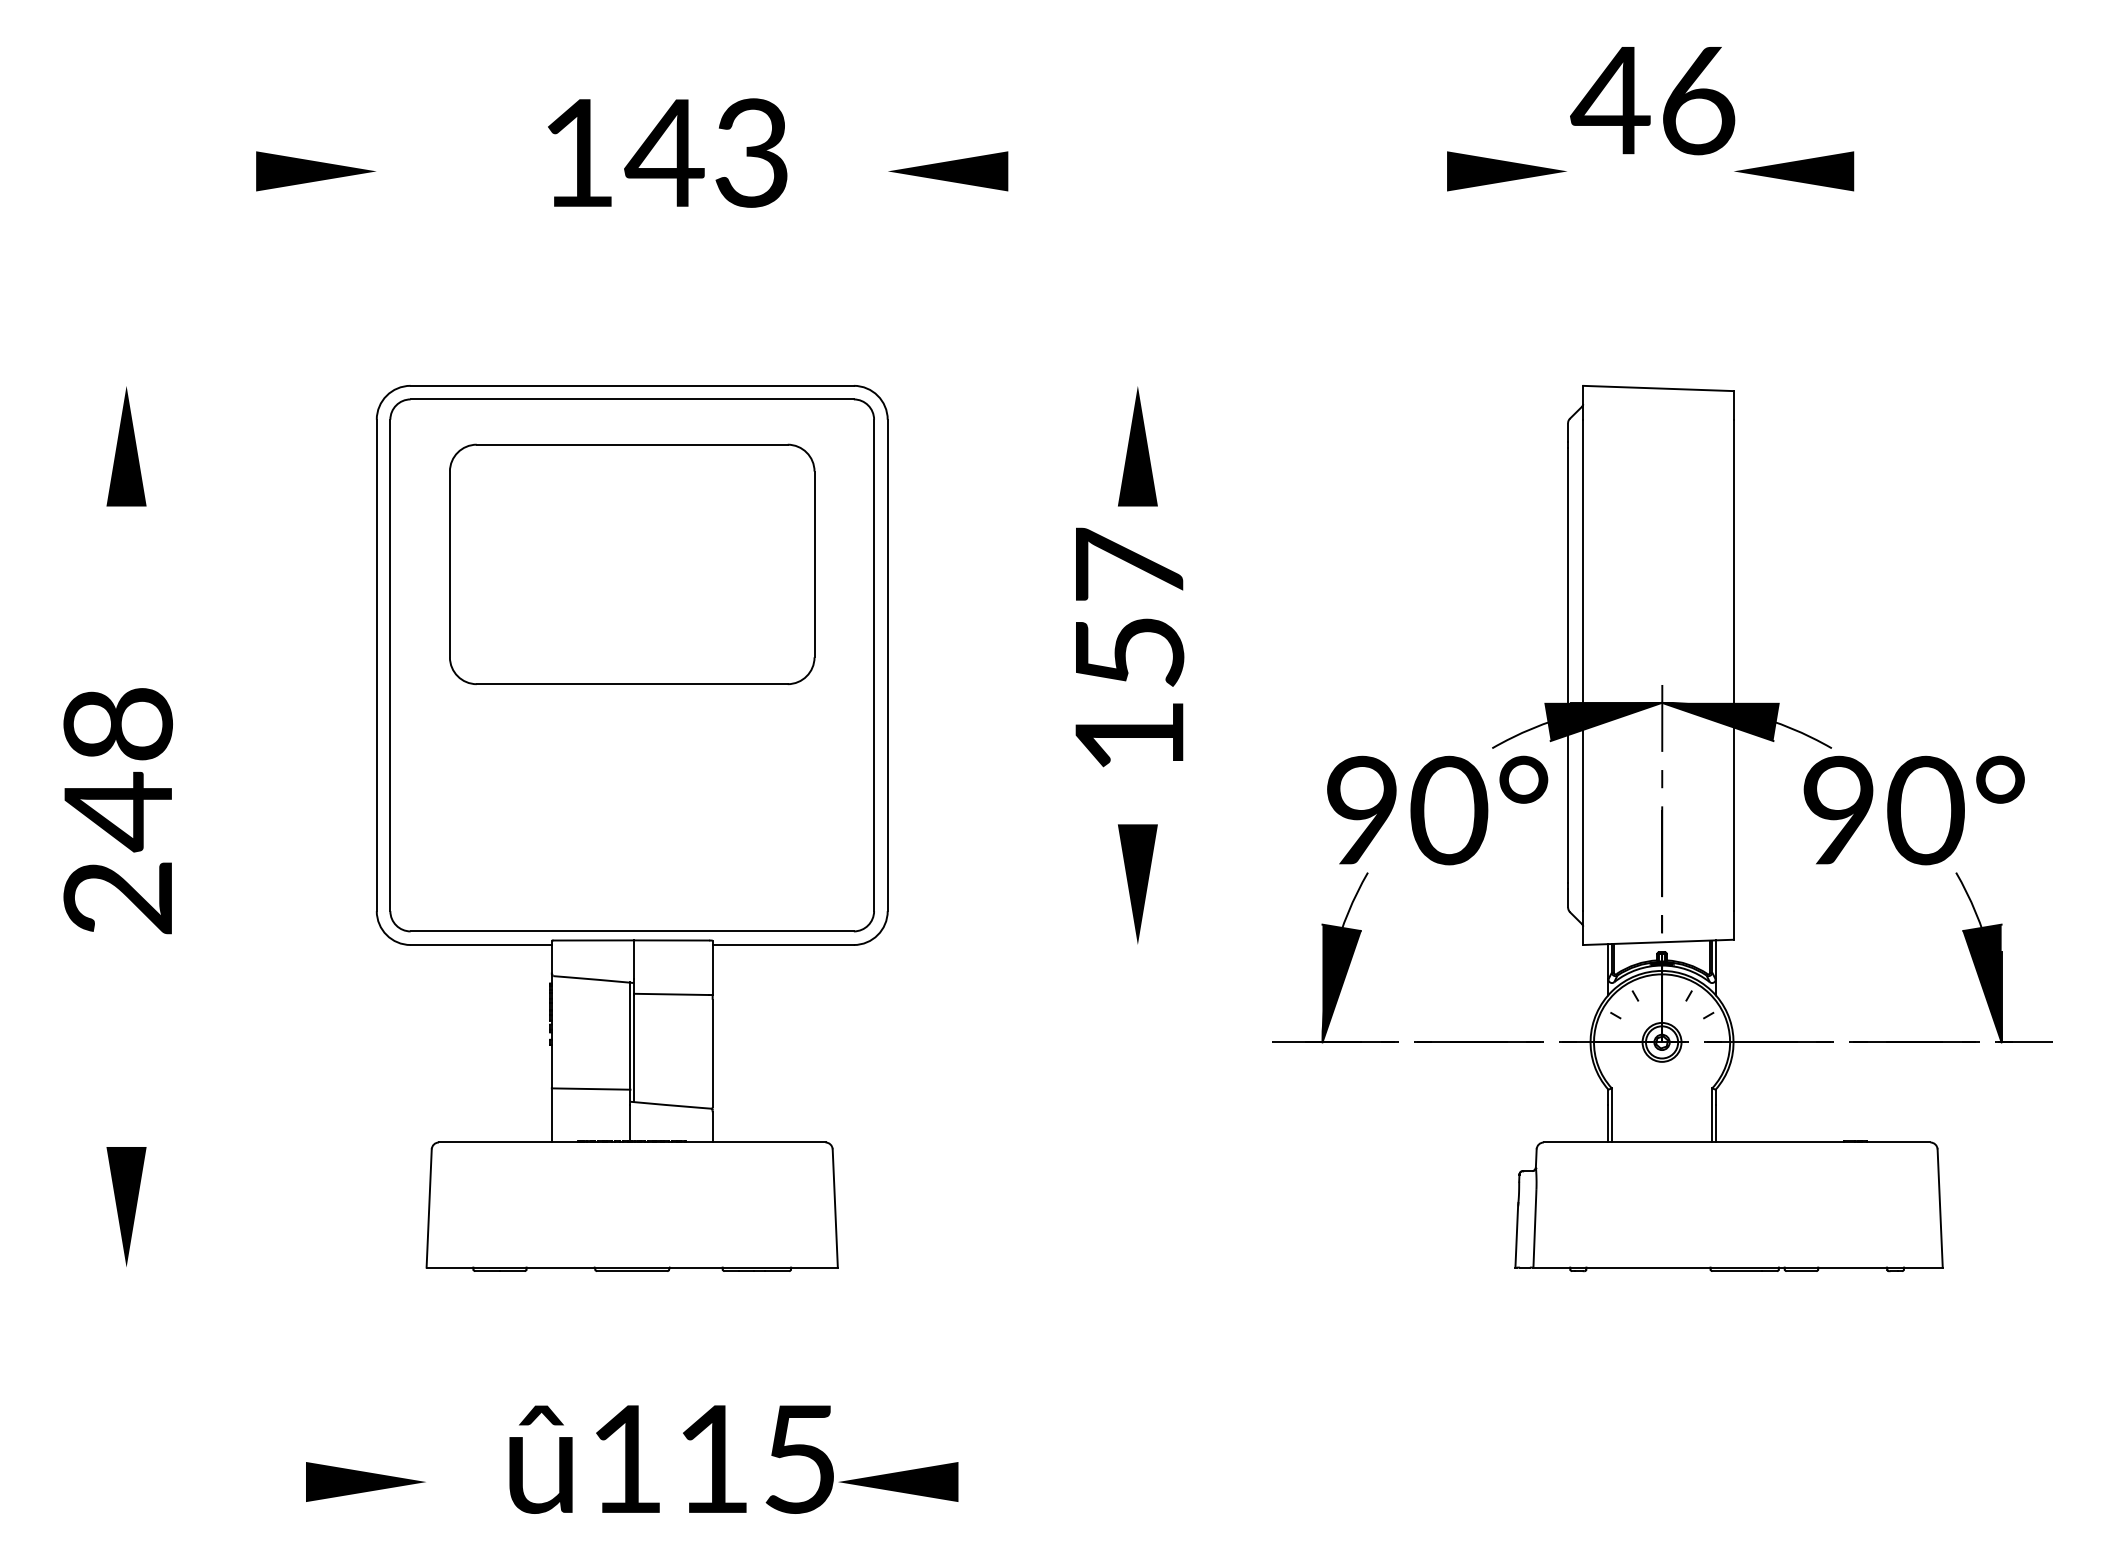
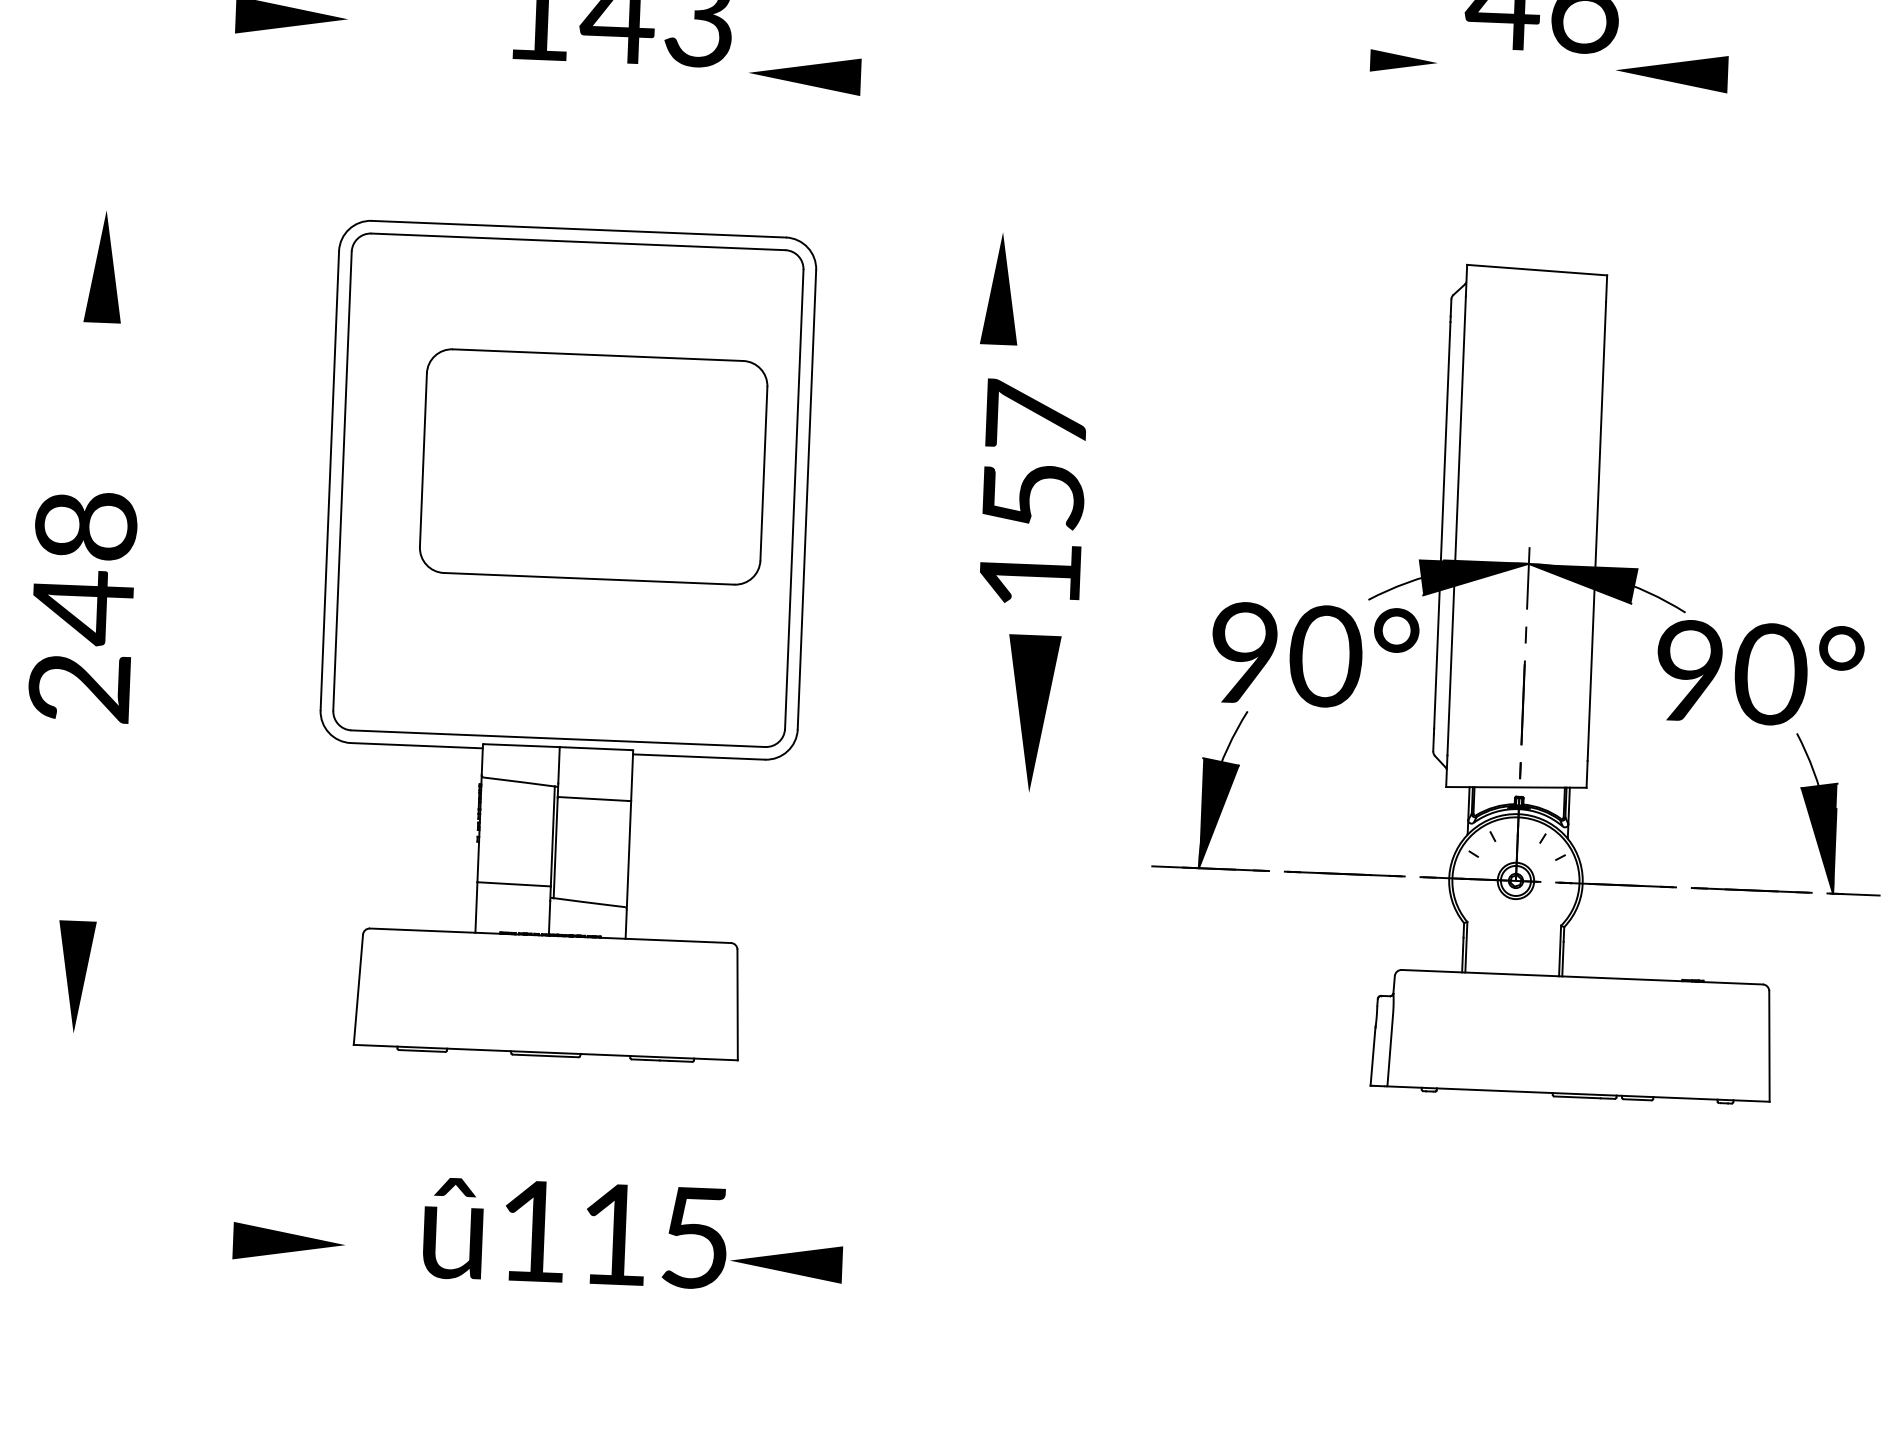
part: (948, 171) -> (805, 75), moved
part: (1506, 171) -> (1403, 61), size x0.6
part: (1137, 446) -> (1000, 288), moved
part: (632, 564) -> (593, 467), moved
part: (1137, 884) -> (1032, 713), size x1.4

